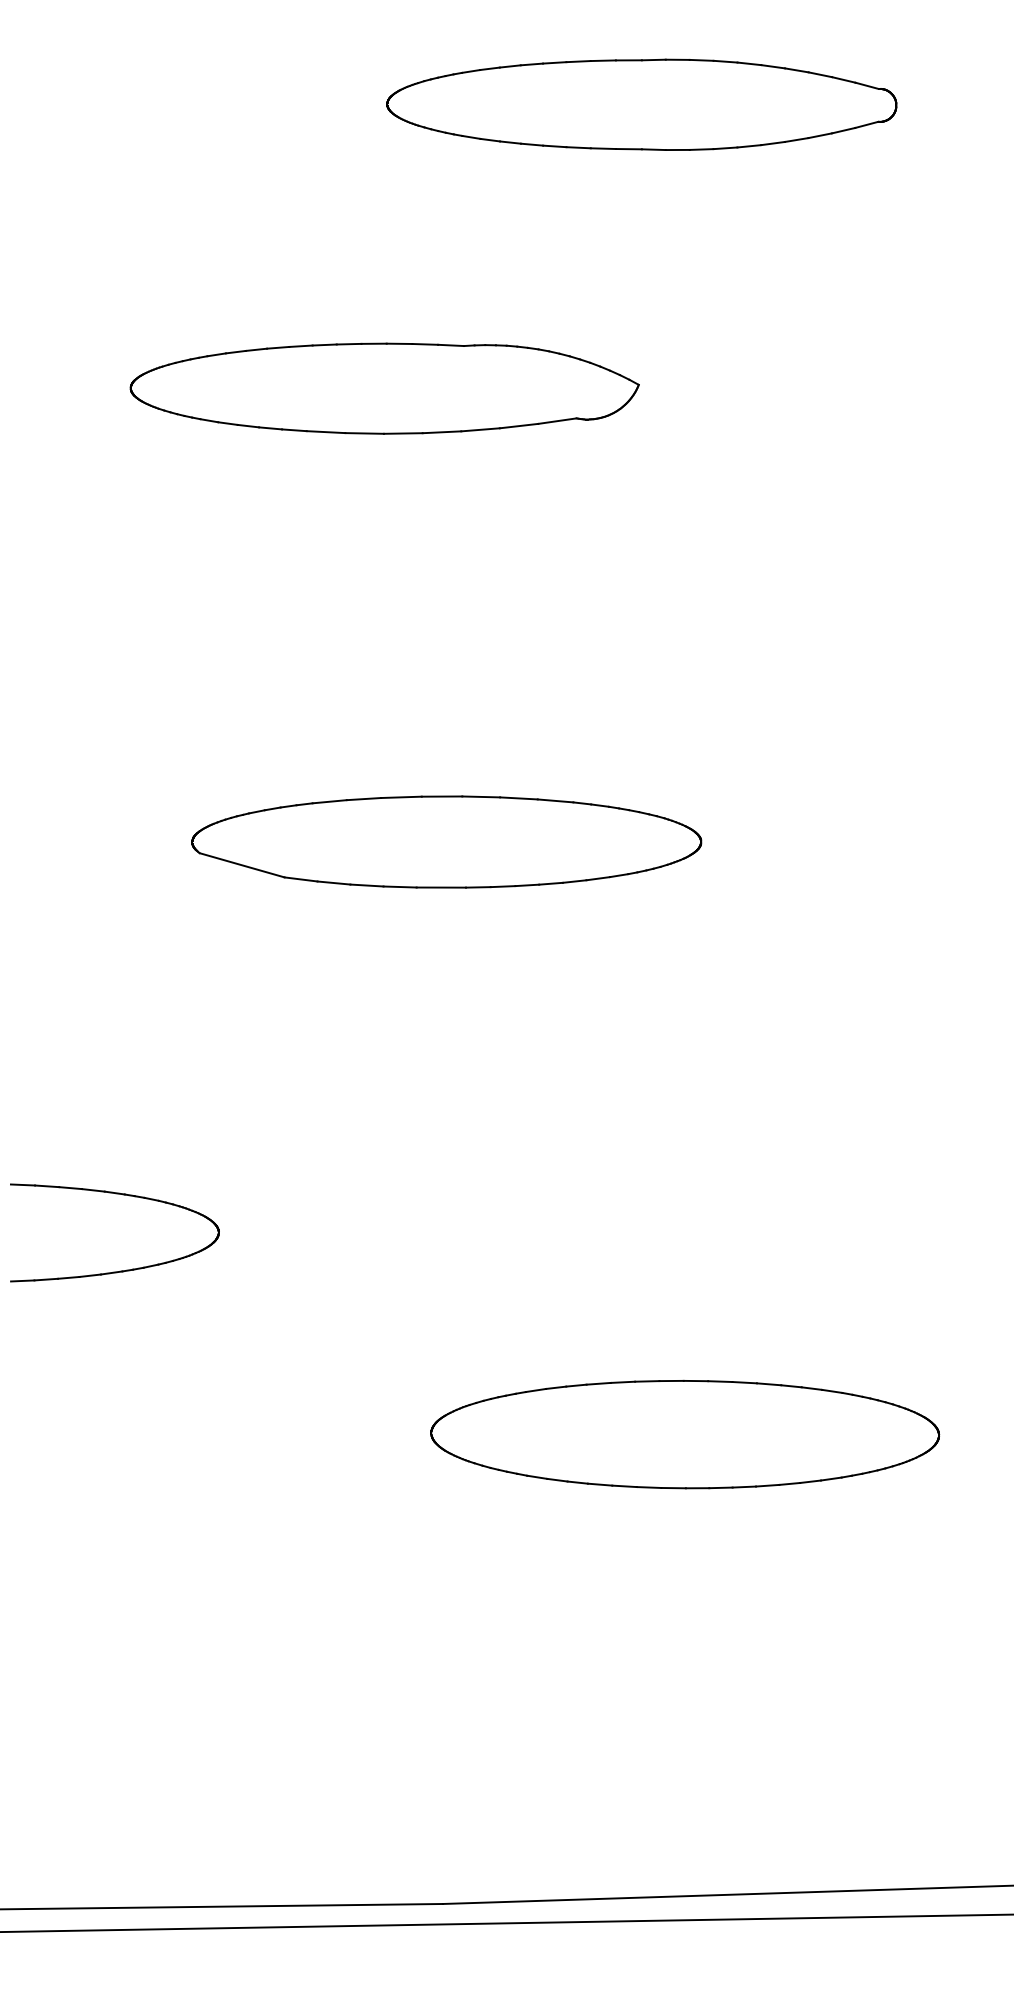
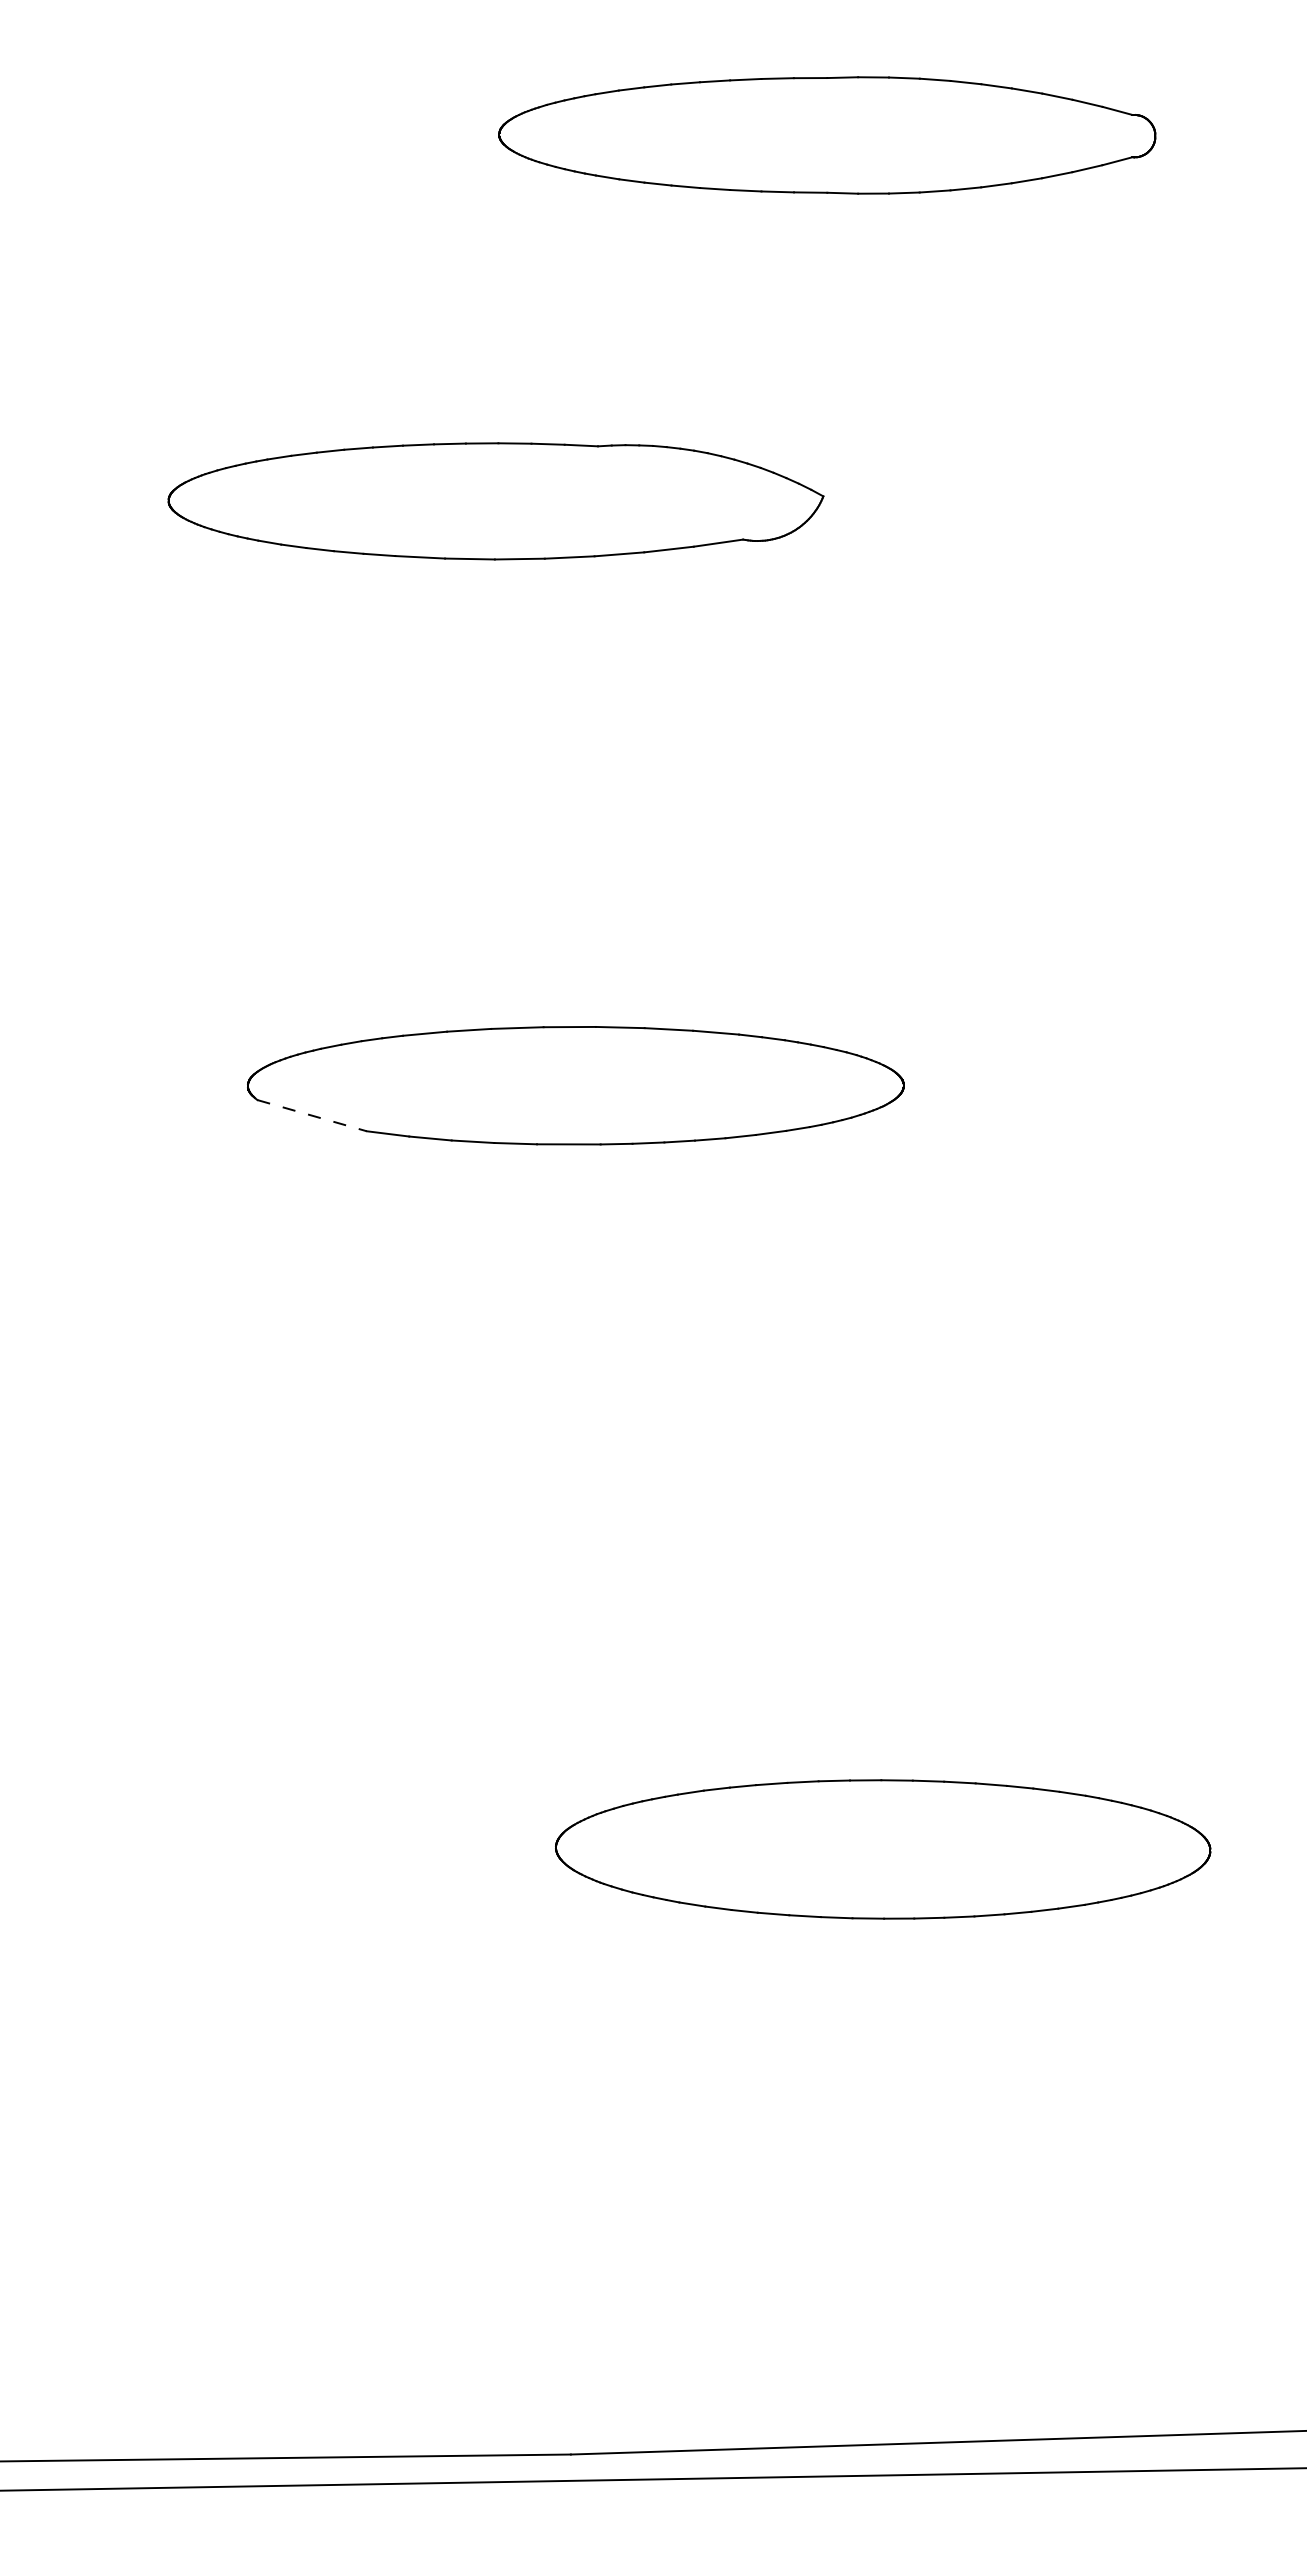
line: (242, 865) -> (312, 1115), solid -> dashed
part: (119, 1270) -> (153, 1638), removed

